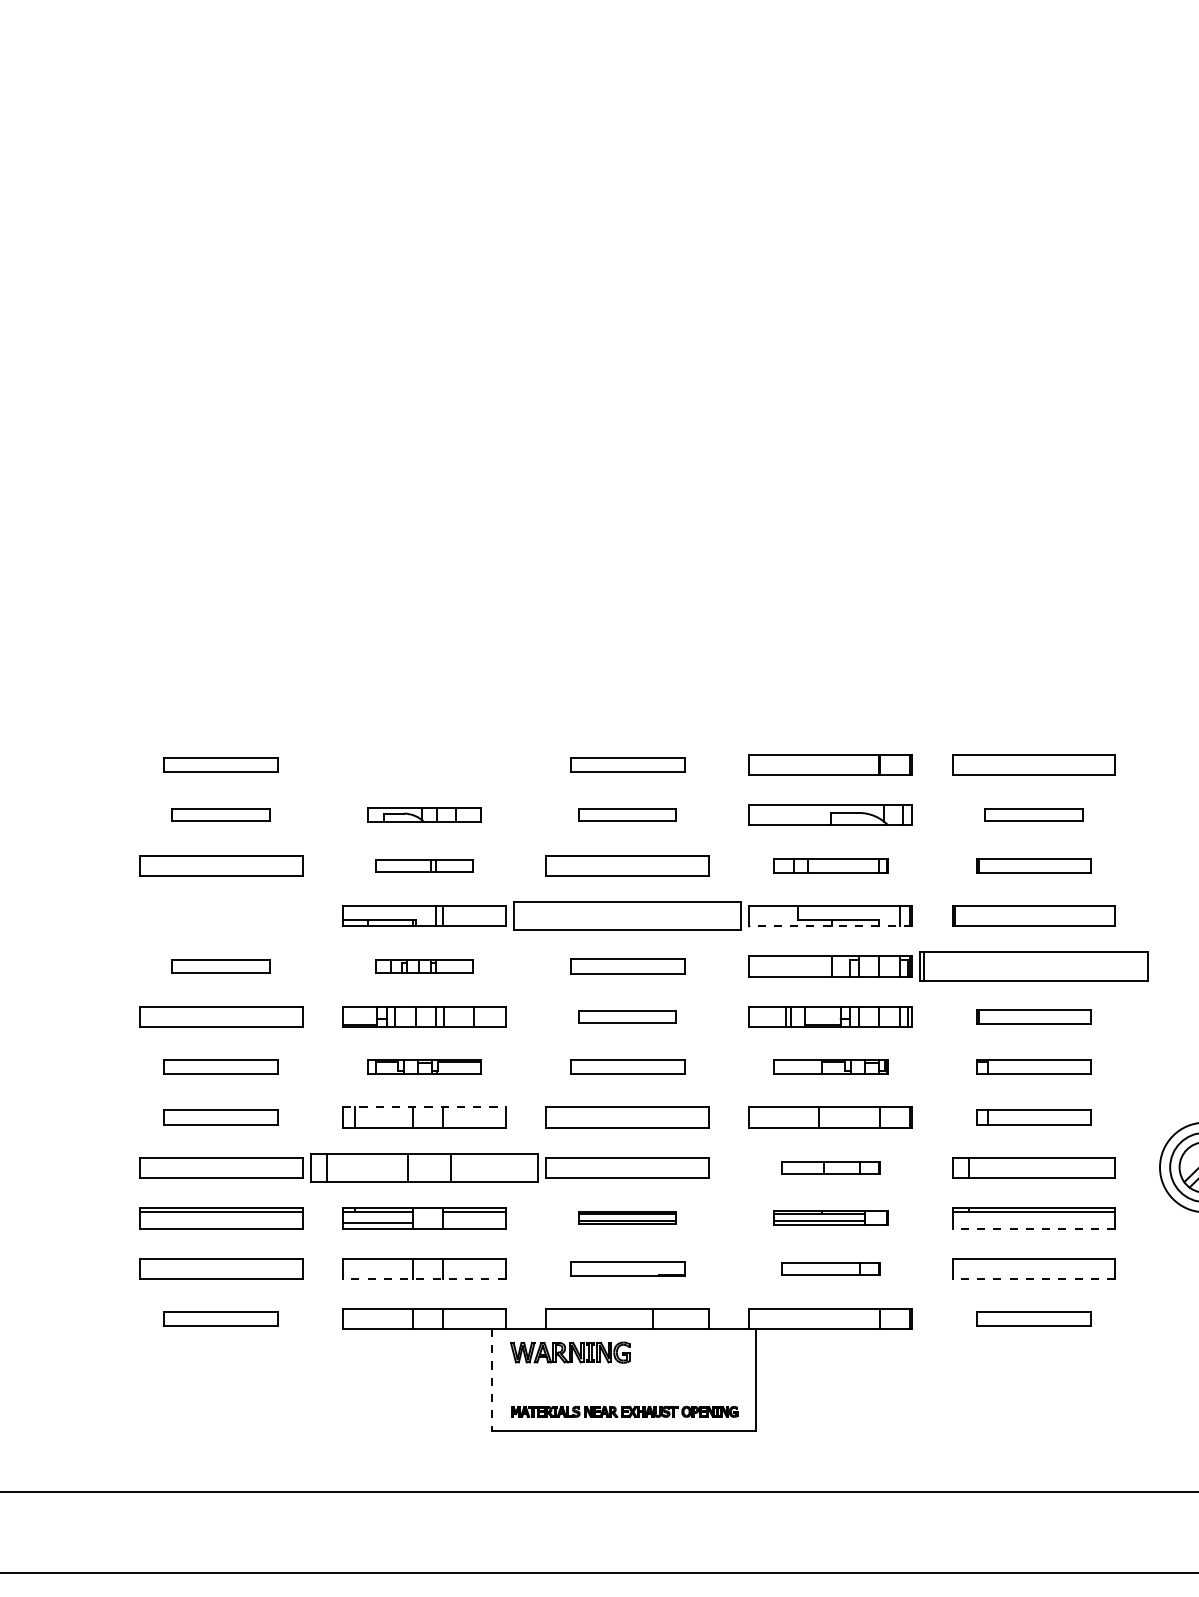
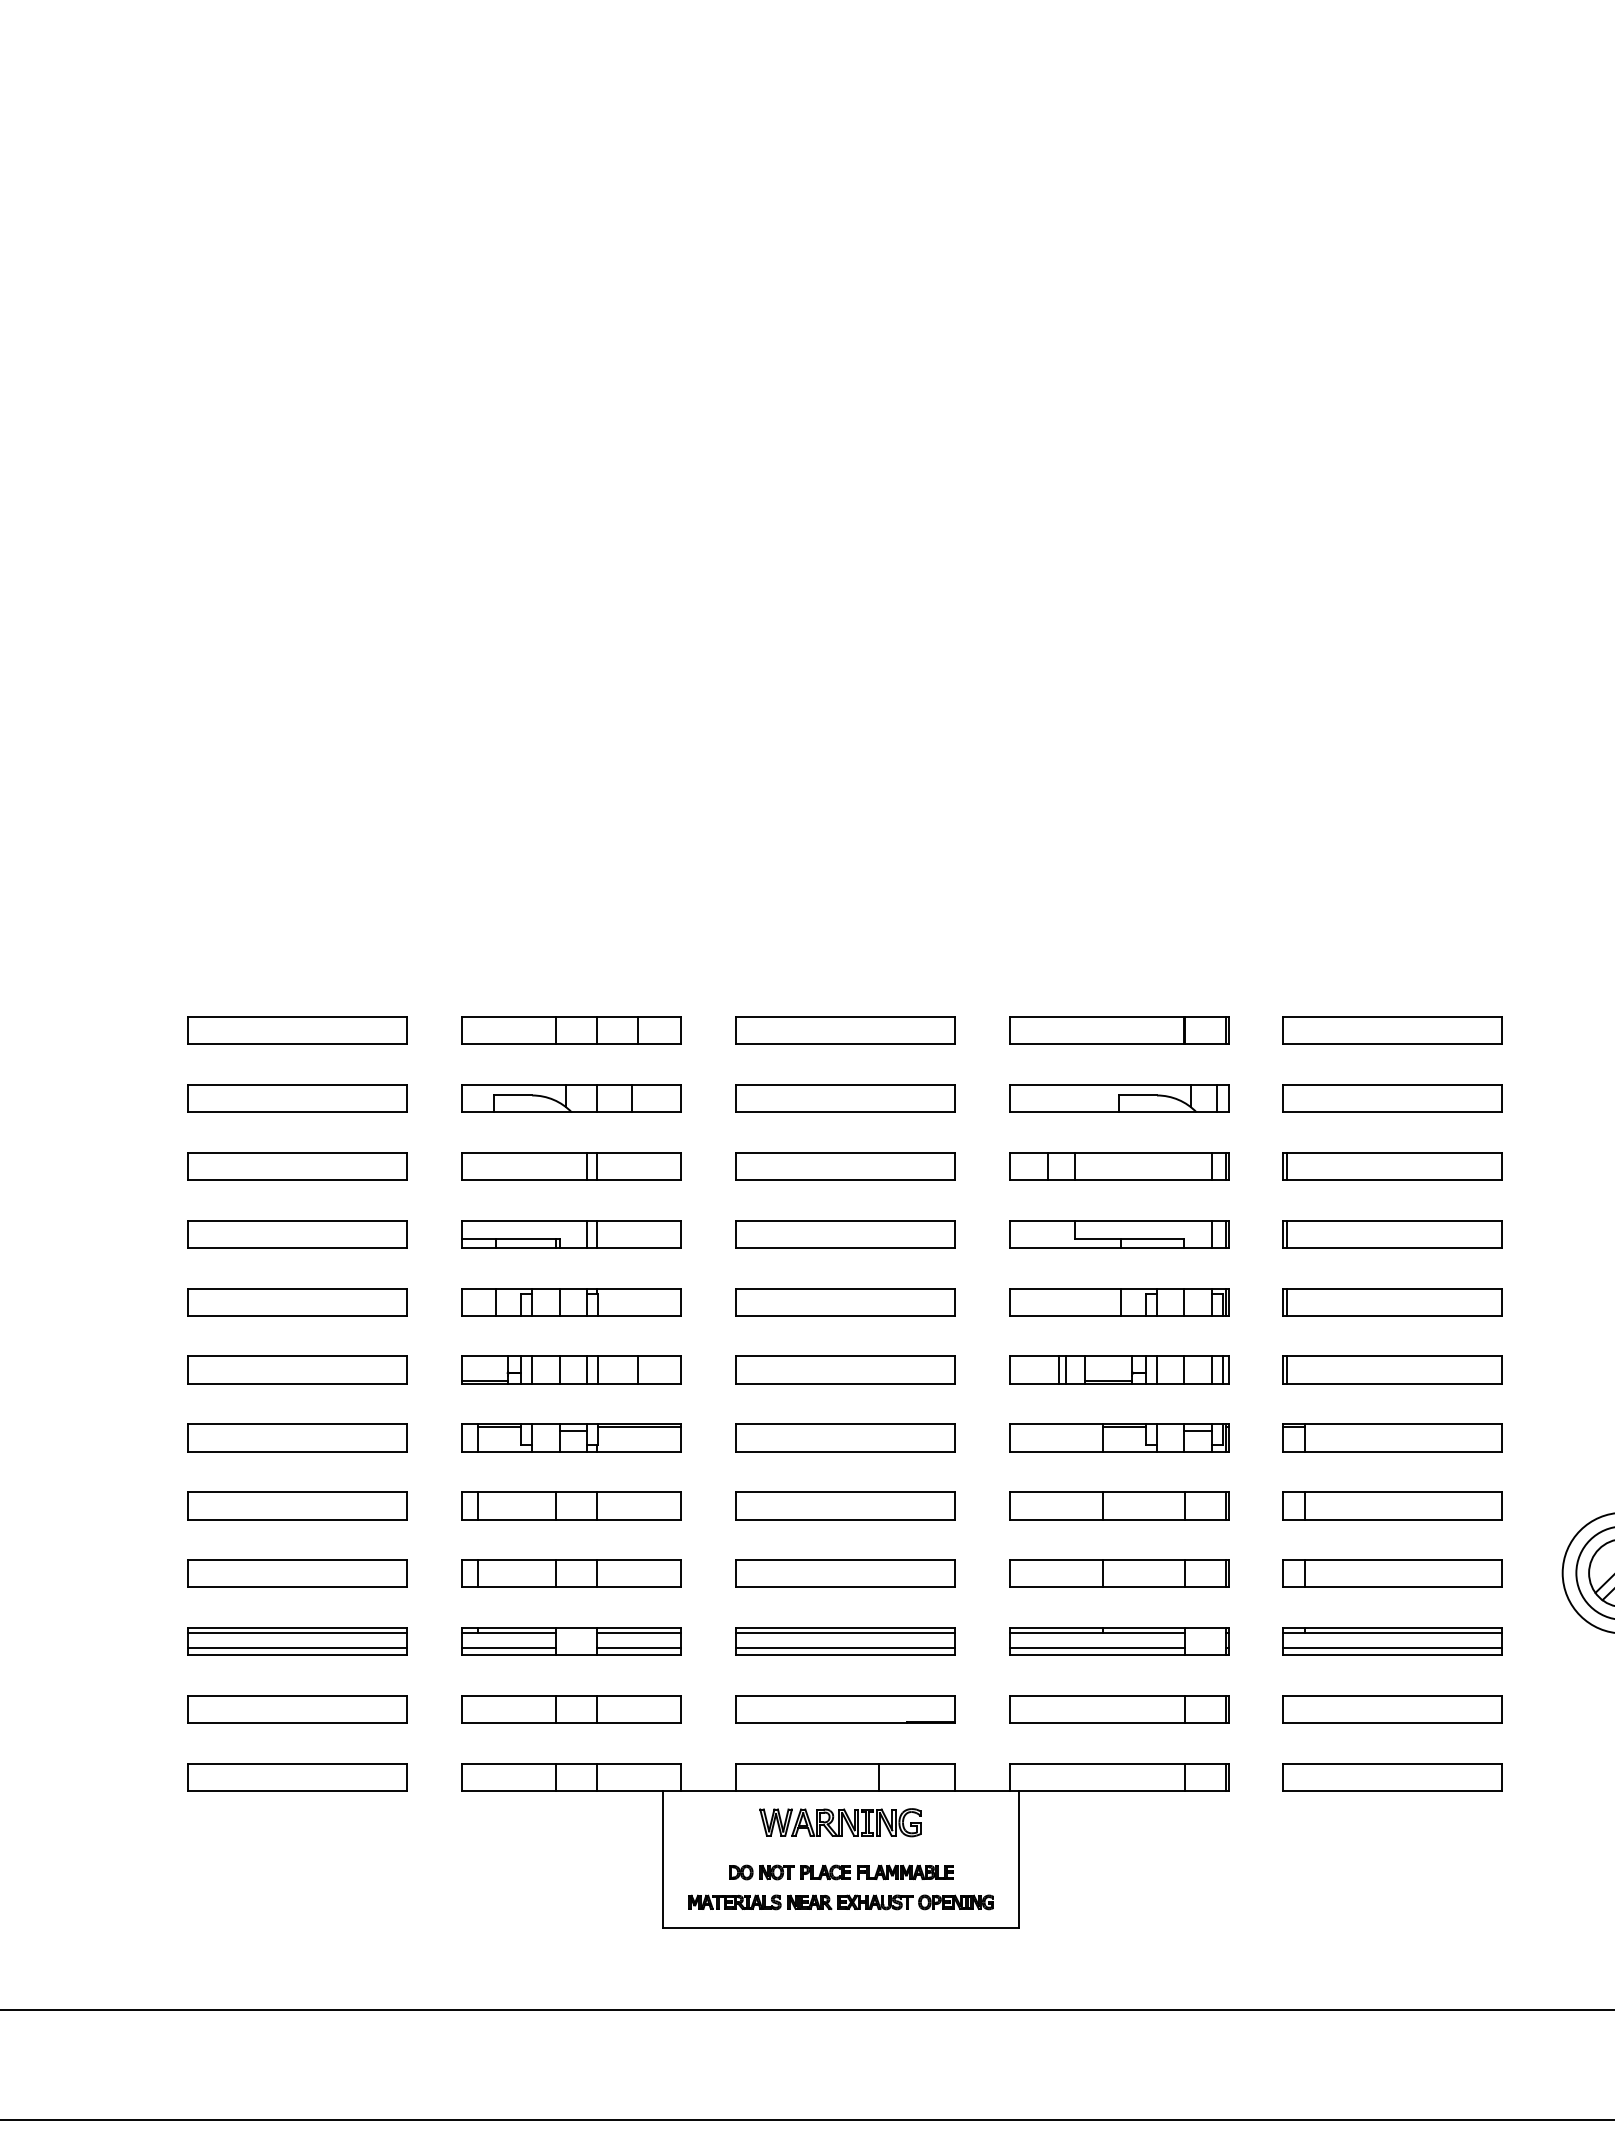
part: (220, 764) -> (297, 1030), size x1.43
part: (424, 764) -> (571, 1030), added
part: (627, 764) -> (845, 1030), size x1.43
part: (220, 815) -> (297, 1098), size x1.67
part: (424, 815) -> (571, 1098), size x1.43
part: (627, 815) -> (845, 1098), size x1.67
part: (1033, 815) -> (1392, 1098), size x1.67
part: (424, 865) -> (571, 1166), size x1.67
part: (831, 865) -> (1119, 1166), size x1.43
part: (1033, 865) -> (1392, 1166), size x1.43
part: (220, 916) -> (297, 1234), added
part: (627, 916) -> (845, 1234), size x0.71
line: (830, 926) -> (1118, 1248), dashed -> solid
part: (220, 966) -> (297, 1302), size x1.67
part: (424, 966) -> (571, 1302), size x1.67
part: (627, 966) -> (845, 1302), size x1.43
part: (1033, 966) -> (1392, 1302), size x0.71
part: (627, 1016) -> (845, 1369), size x1.67
part: (1033, 1016) -> (1392, 1369), size x1.43
part: (220, 1066) -> (297, 1437), size x1.43
part: (424, 1066) -> (571, 1437), size x1.43
part: (627, 1066) -> (845, 1437), size x1.43
part: (831, 1066) -> (1119, 1437), size x1.43
part: (1033, 1066) -> (1392, 1437), size x1.43
line: (425, 1107) -> (572, 1492), dashed -> solid
part: (220, 1117) -> (297, 1505), size x1.43
part: (1033, 1117) -> (1392, 1505), size x1.43
part: (424, 1167) -> (571, 1573), size x0.71
part: (831, 1167) -> (1119, 1573), size x1.67
part: (627, 1218) -> (845, 1641), size x1.67
part: (831, 1218) -> (1119, 1641), size x1.43
line: (220, 1222) -> (297, 1647), added
line: (474, 1222) -> (638, 1647), added
line: (1033, 1222) -> (1392, 1647), added
line: (1033, 1228) -> (1392, 1655), dashed -> solid
part: (627, 1268) -> (845, 1709), size x1.43
part: (831, 1268) -> (1119, 1709), size x1.67
line: (424, 1279) -> (571, 1723), dashed -> solid
line: (1033, 1279) -> (1392, 1723), dashed -> solid
part: (220, 1319) -> (297, 1777), size x1.43
part: (1033, 1319) -> (1392, 1777), size x1.43
part: (570, 1352) -> (840, 1822), moved
line: (492, 1380) -> (663, 1859), dashed -> solid
part: (624, 1389) -> (841, 1872), added

